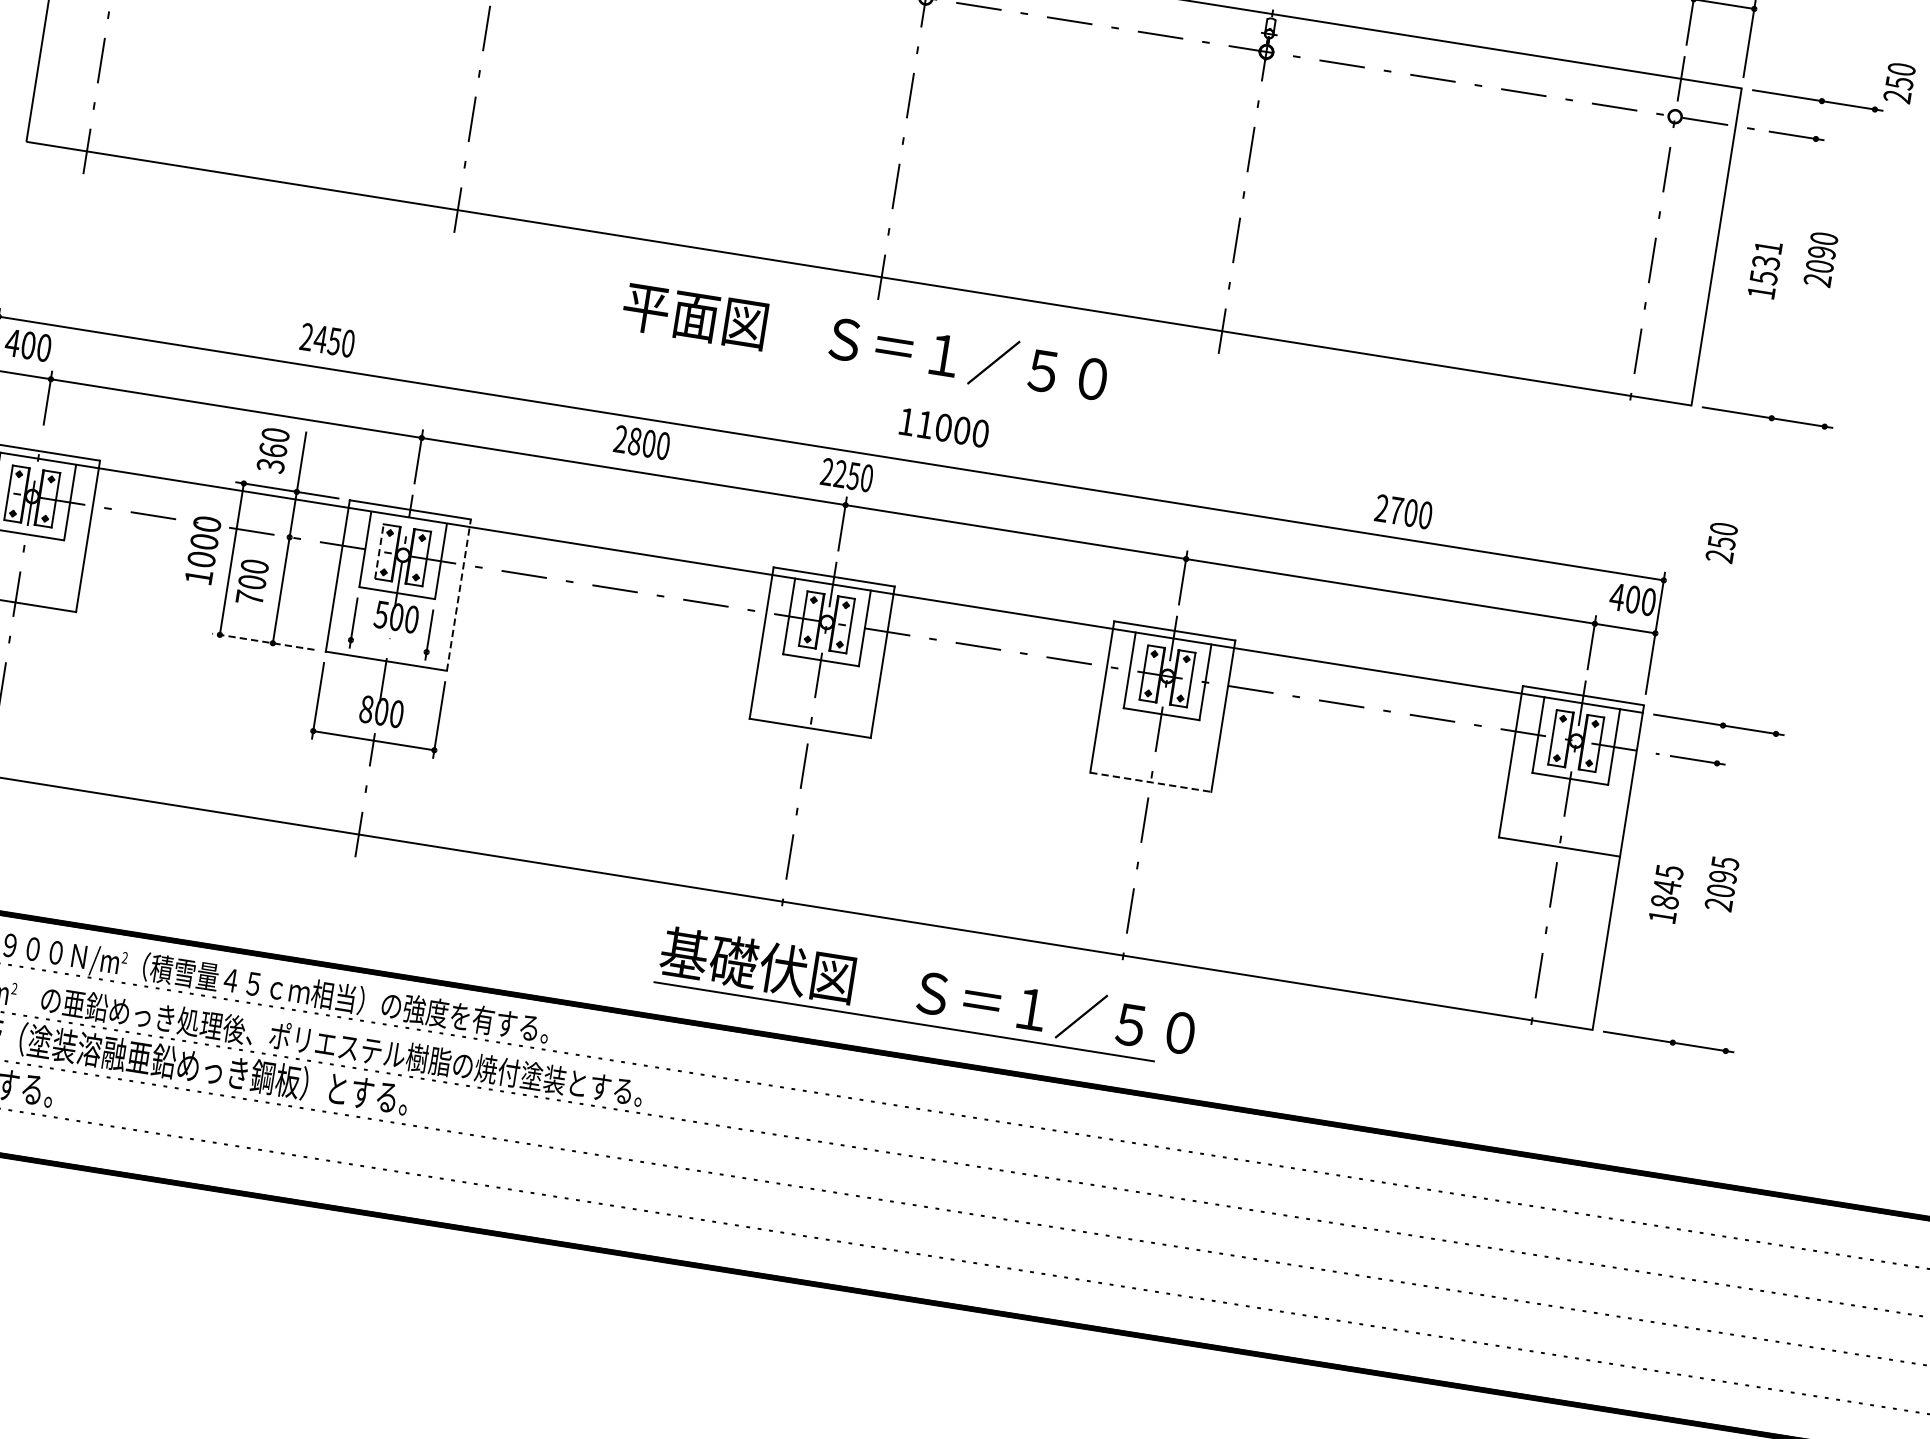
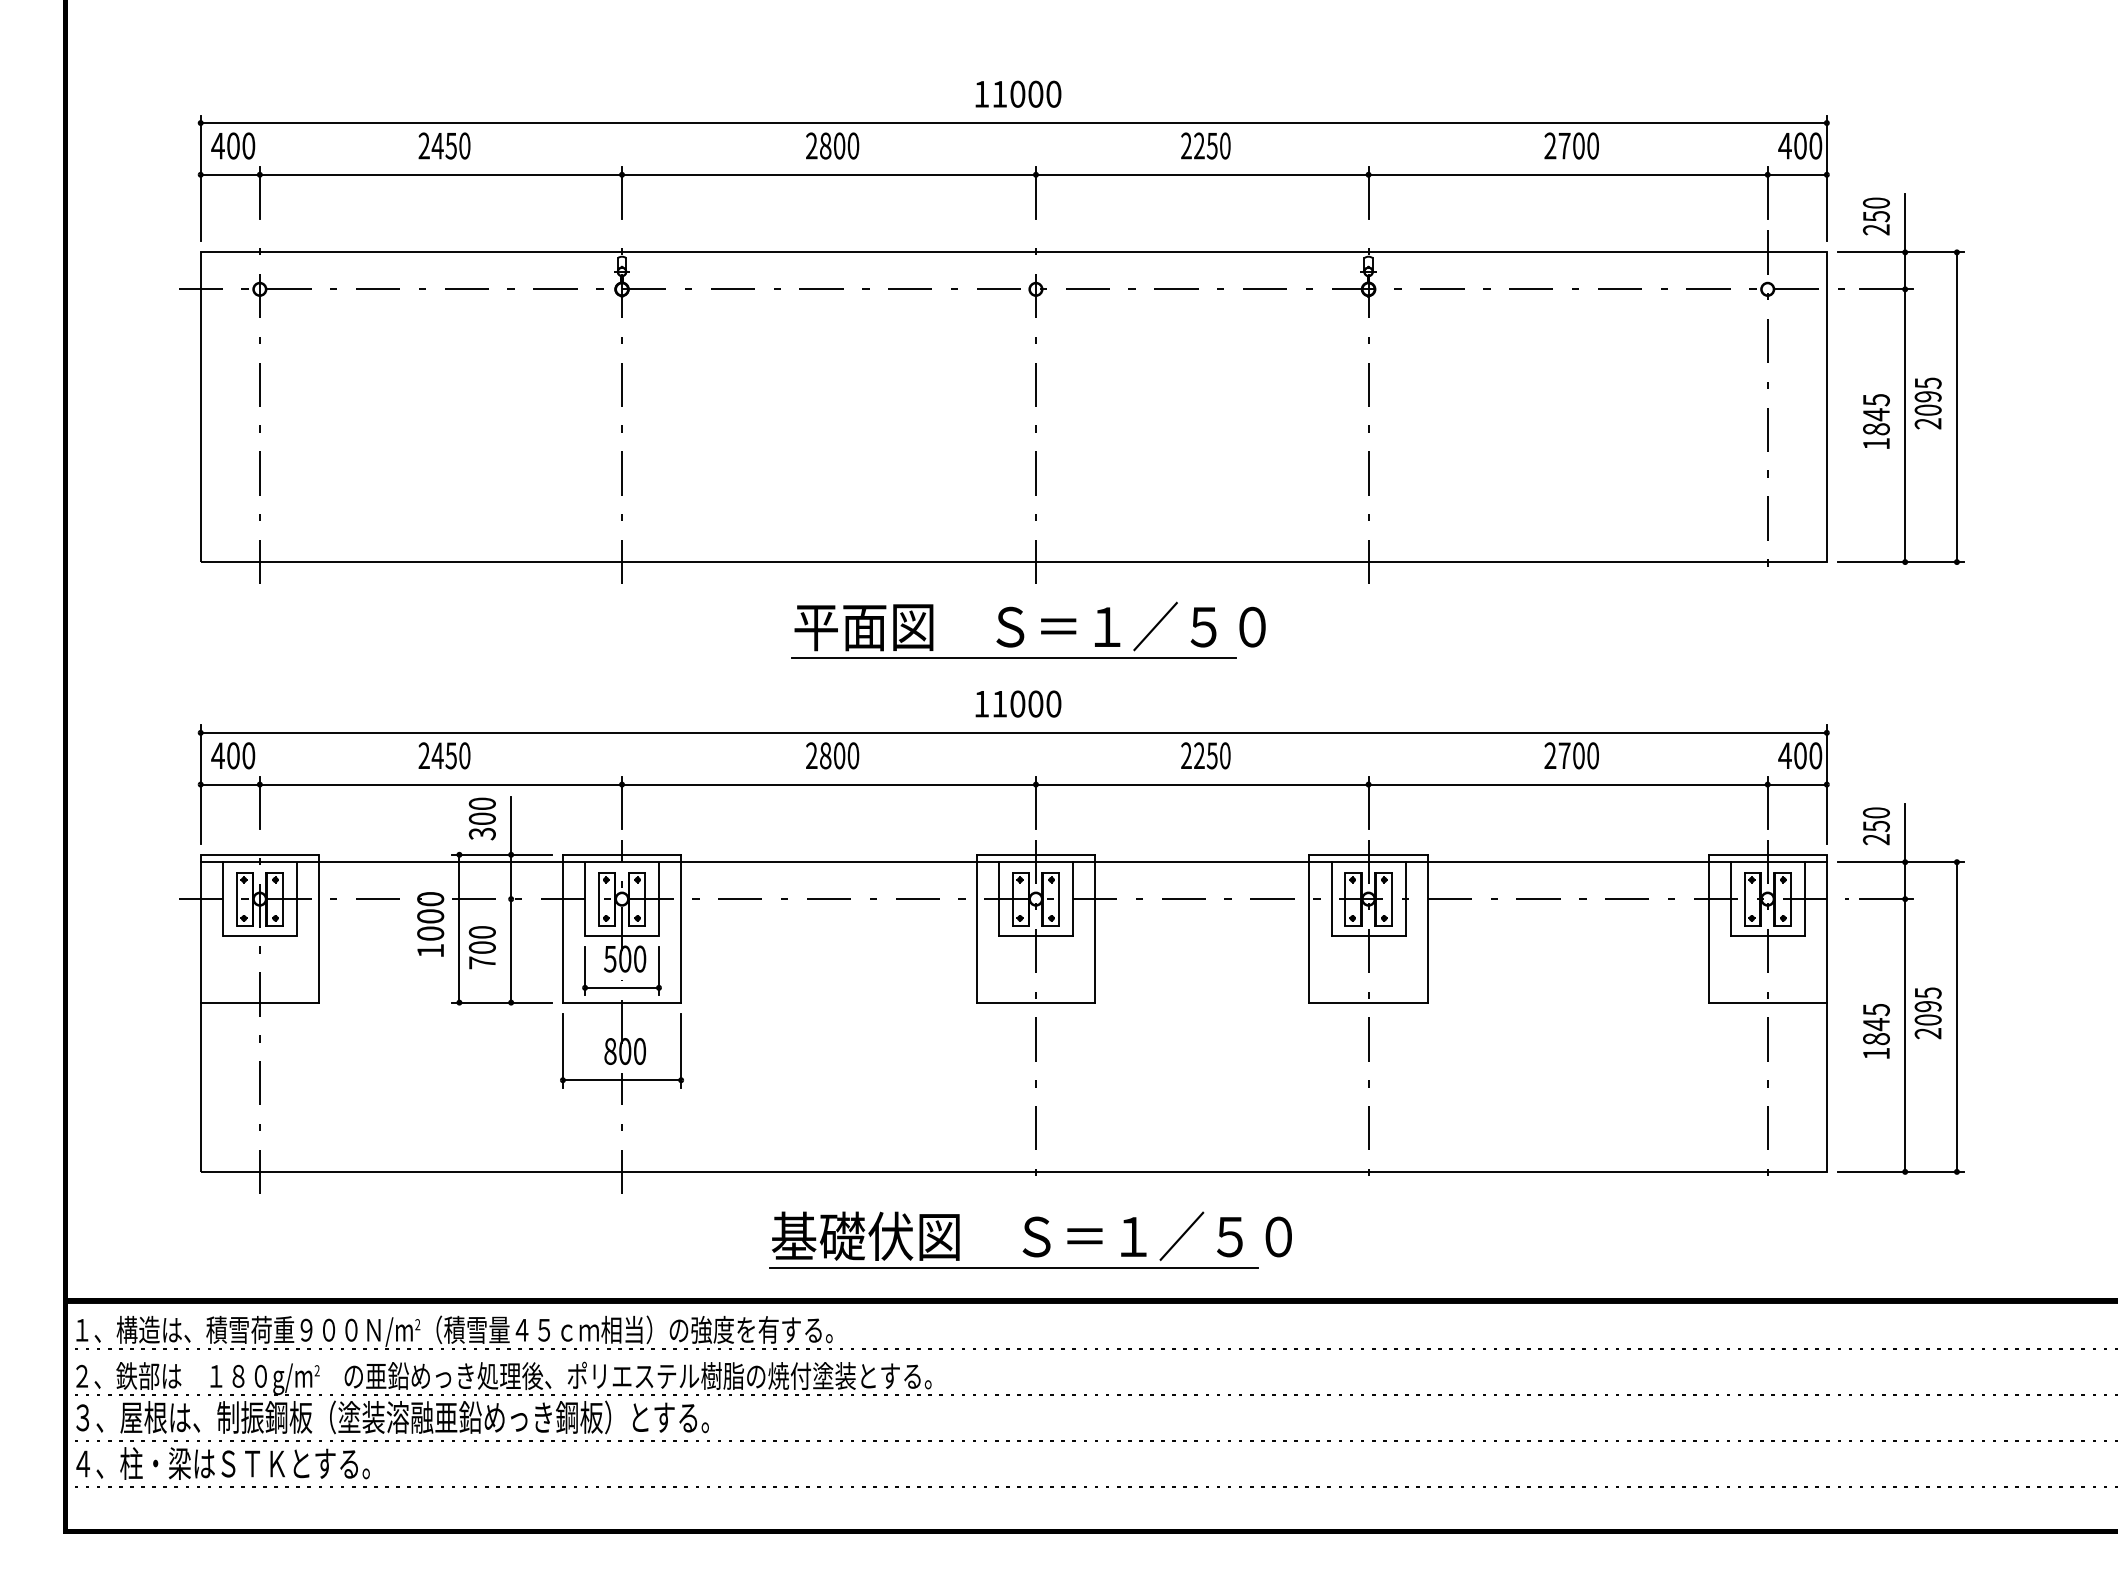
text: (1899, 83) -> (1876, 216), moved
line: (1801, 230) -> (1905, 378), added
text: (1823, 239) -> (1927, 383), 2090 -> 2095
text: (1765, 262) -> (1875, 414), 1531 -> 1845
line: (1849, 268) -> (1956, 407), added
text: (327, 340) -> (444, 755), moved
line: (843, 372) -> (1013, 658), added
text: (944, 427) -> (1018, 703), moved
text: (272, 449) -> (481, 818), 360 -> 300
text: (846, 474) -> (1205, 755), moved
text: (1403, 511) -> (1571, 755), moved
text: (1721, 543) -> (1876, 826), moved
line: (379, 551) -> (598, 899), dashed -> solid
line: (459, 594) -> (681, 928), dashed -> solid
line: (262, 641) -> (501, 1002), dashed -> solid
line: (388, 645) -> (621, 987), added
line: (1151, 782) -> (1369, 1002), dashed -> solid
line: (1703, 853) -> (1905, 987), added
line: (1750, 891) -> (1956, 1016), added
part: (925, 995) -> (1030, 1239), moved

